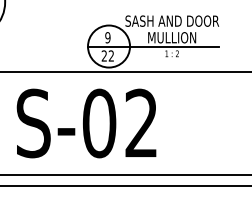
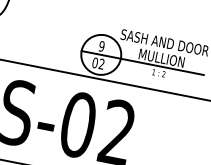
text: (104, 55) -> (95, 62), 22 -> 02

